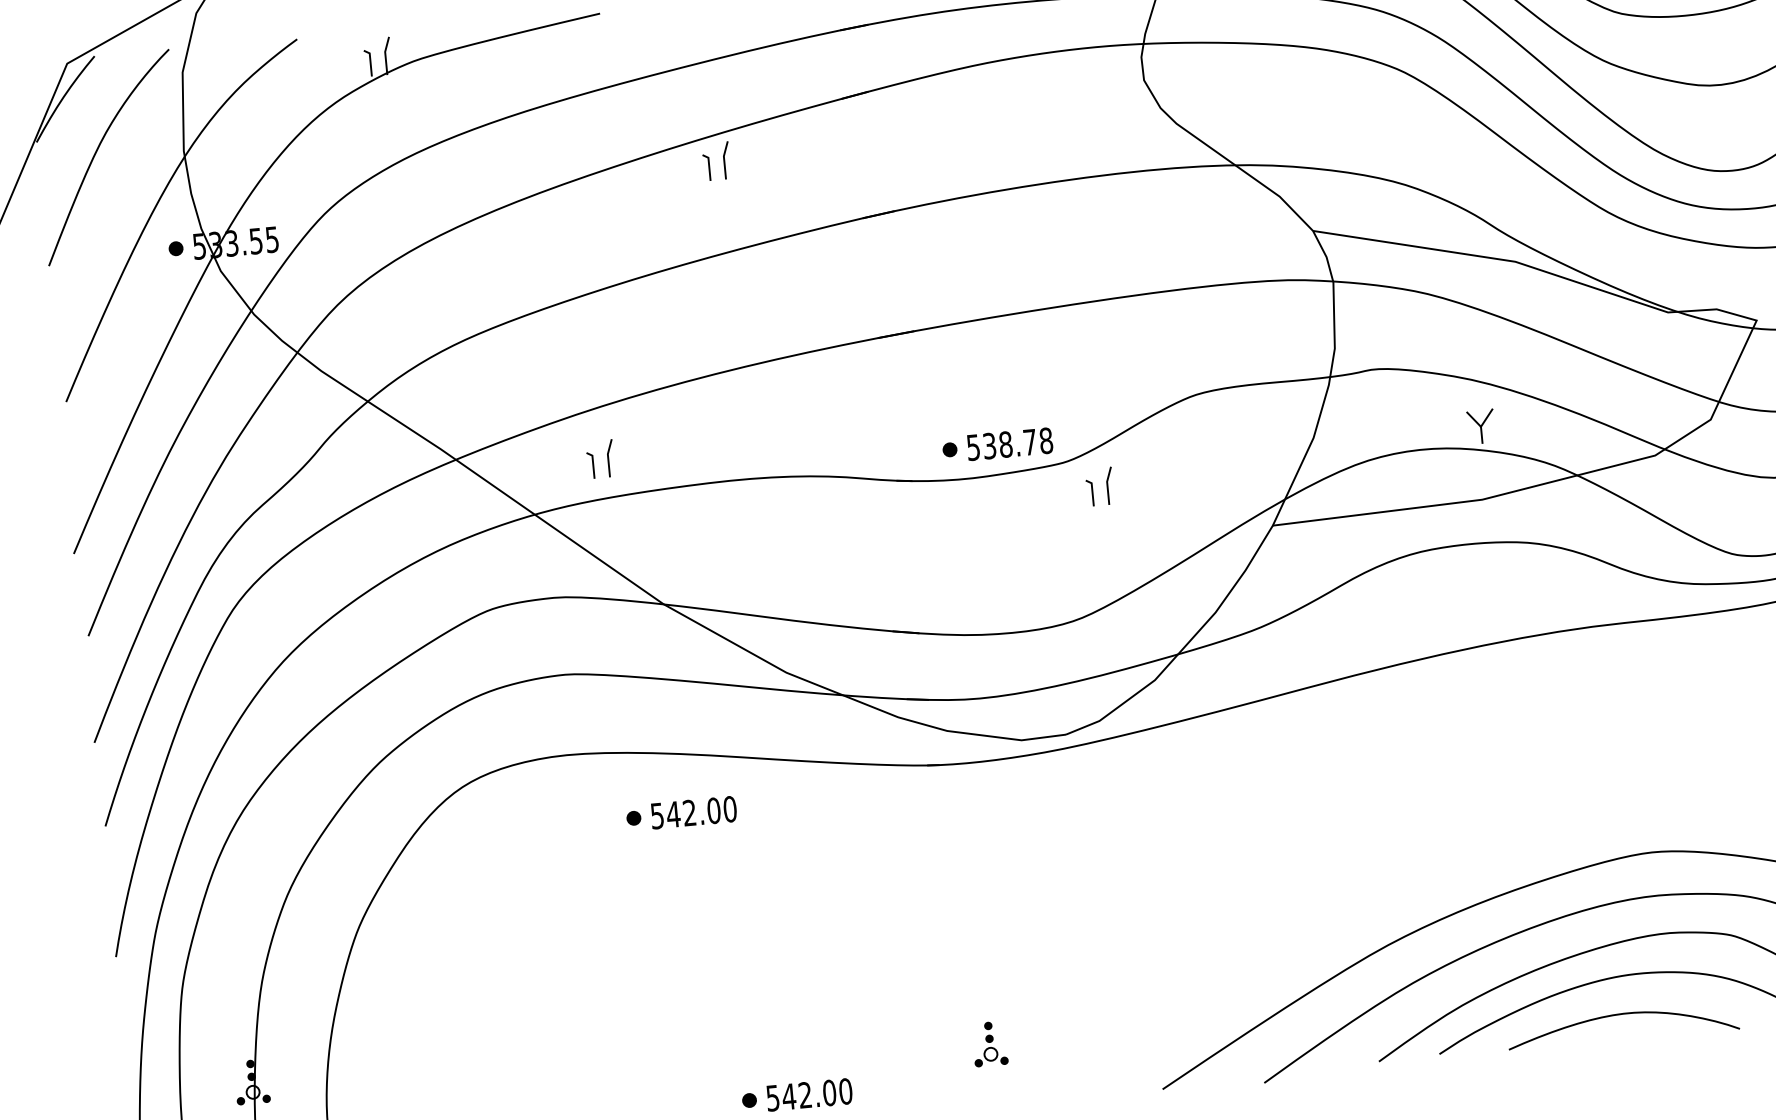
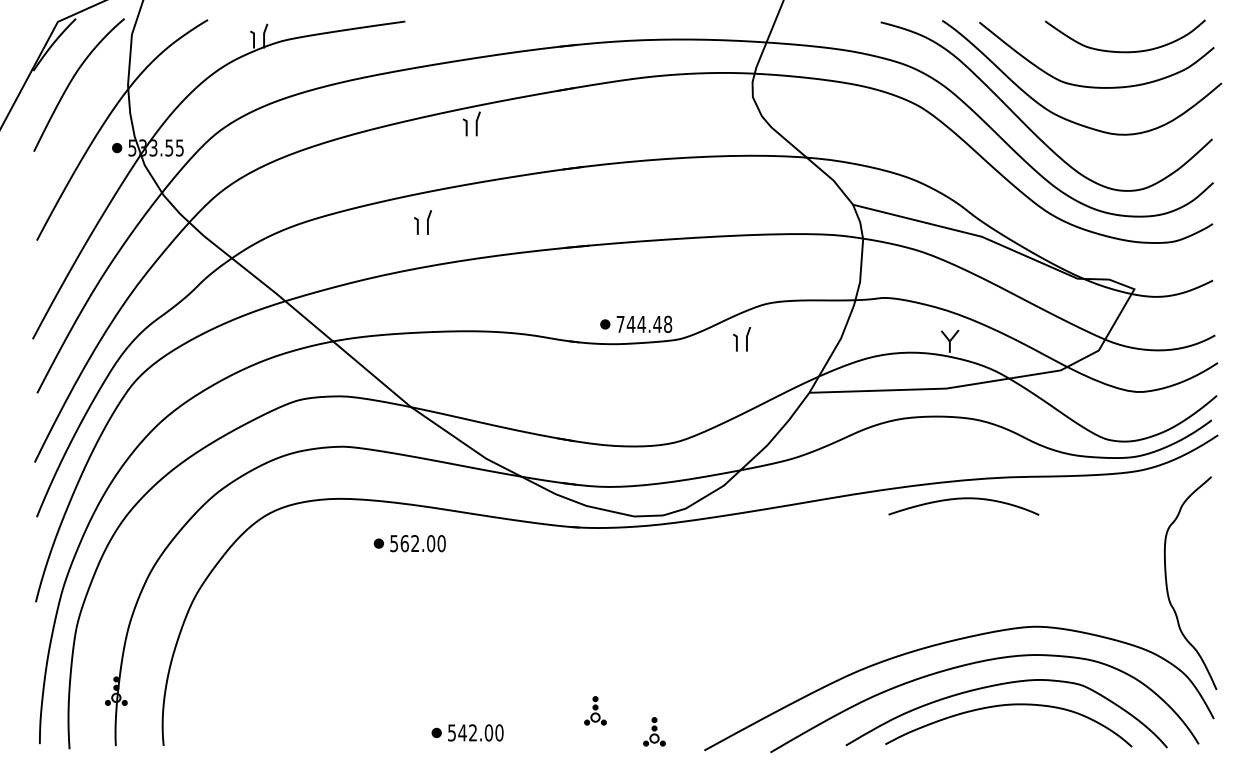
text: (1000, 445) -> (638, 324), 538.78 -> 744.48
part: (599, 459) -> (422, 222), moved
part: (1099, 487) -> (741, 339), moved
text: (673, 814) -> (404, 543), 542.00 -> 562.00
curve: (1621, 1015) -> (963, 499), moved
part: (1083, 1067) -> (654, 731), added

